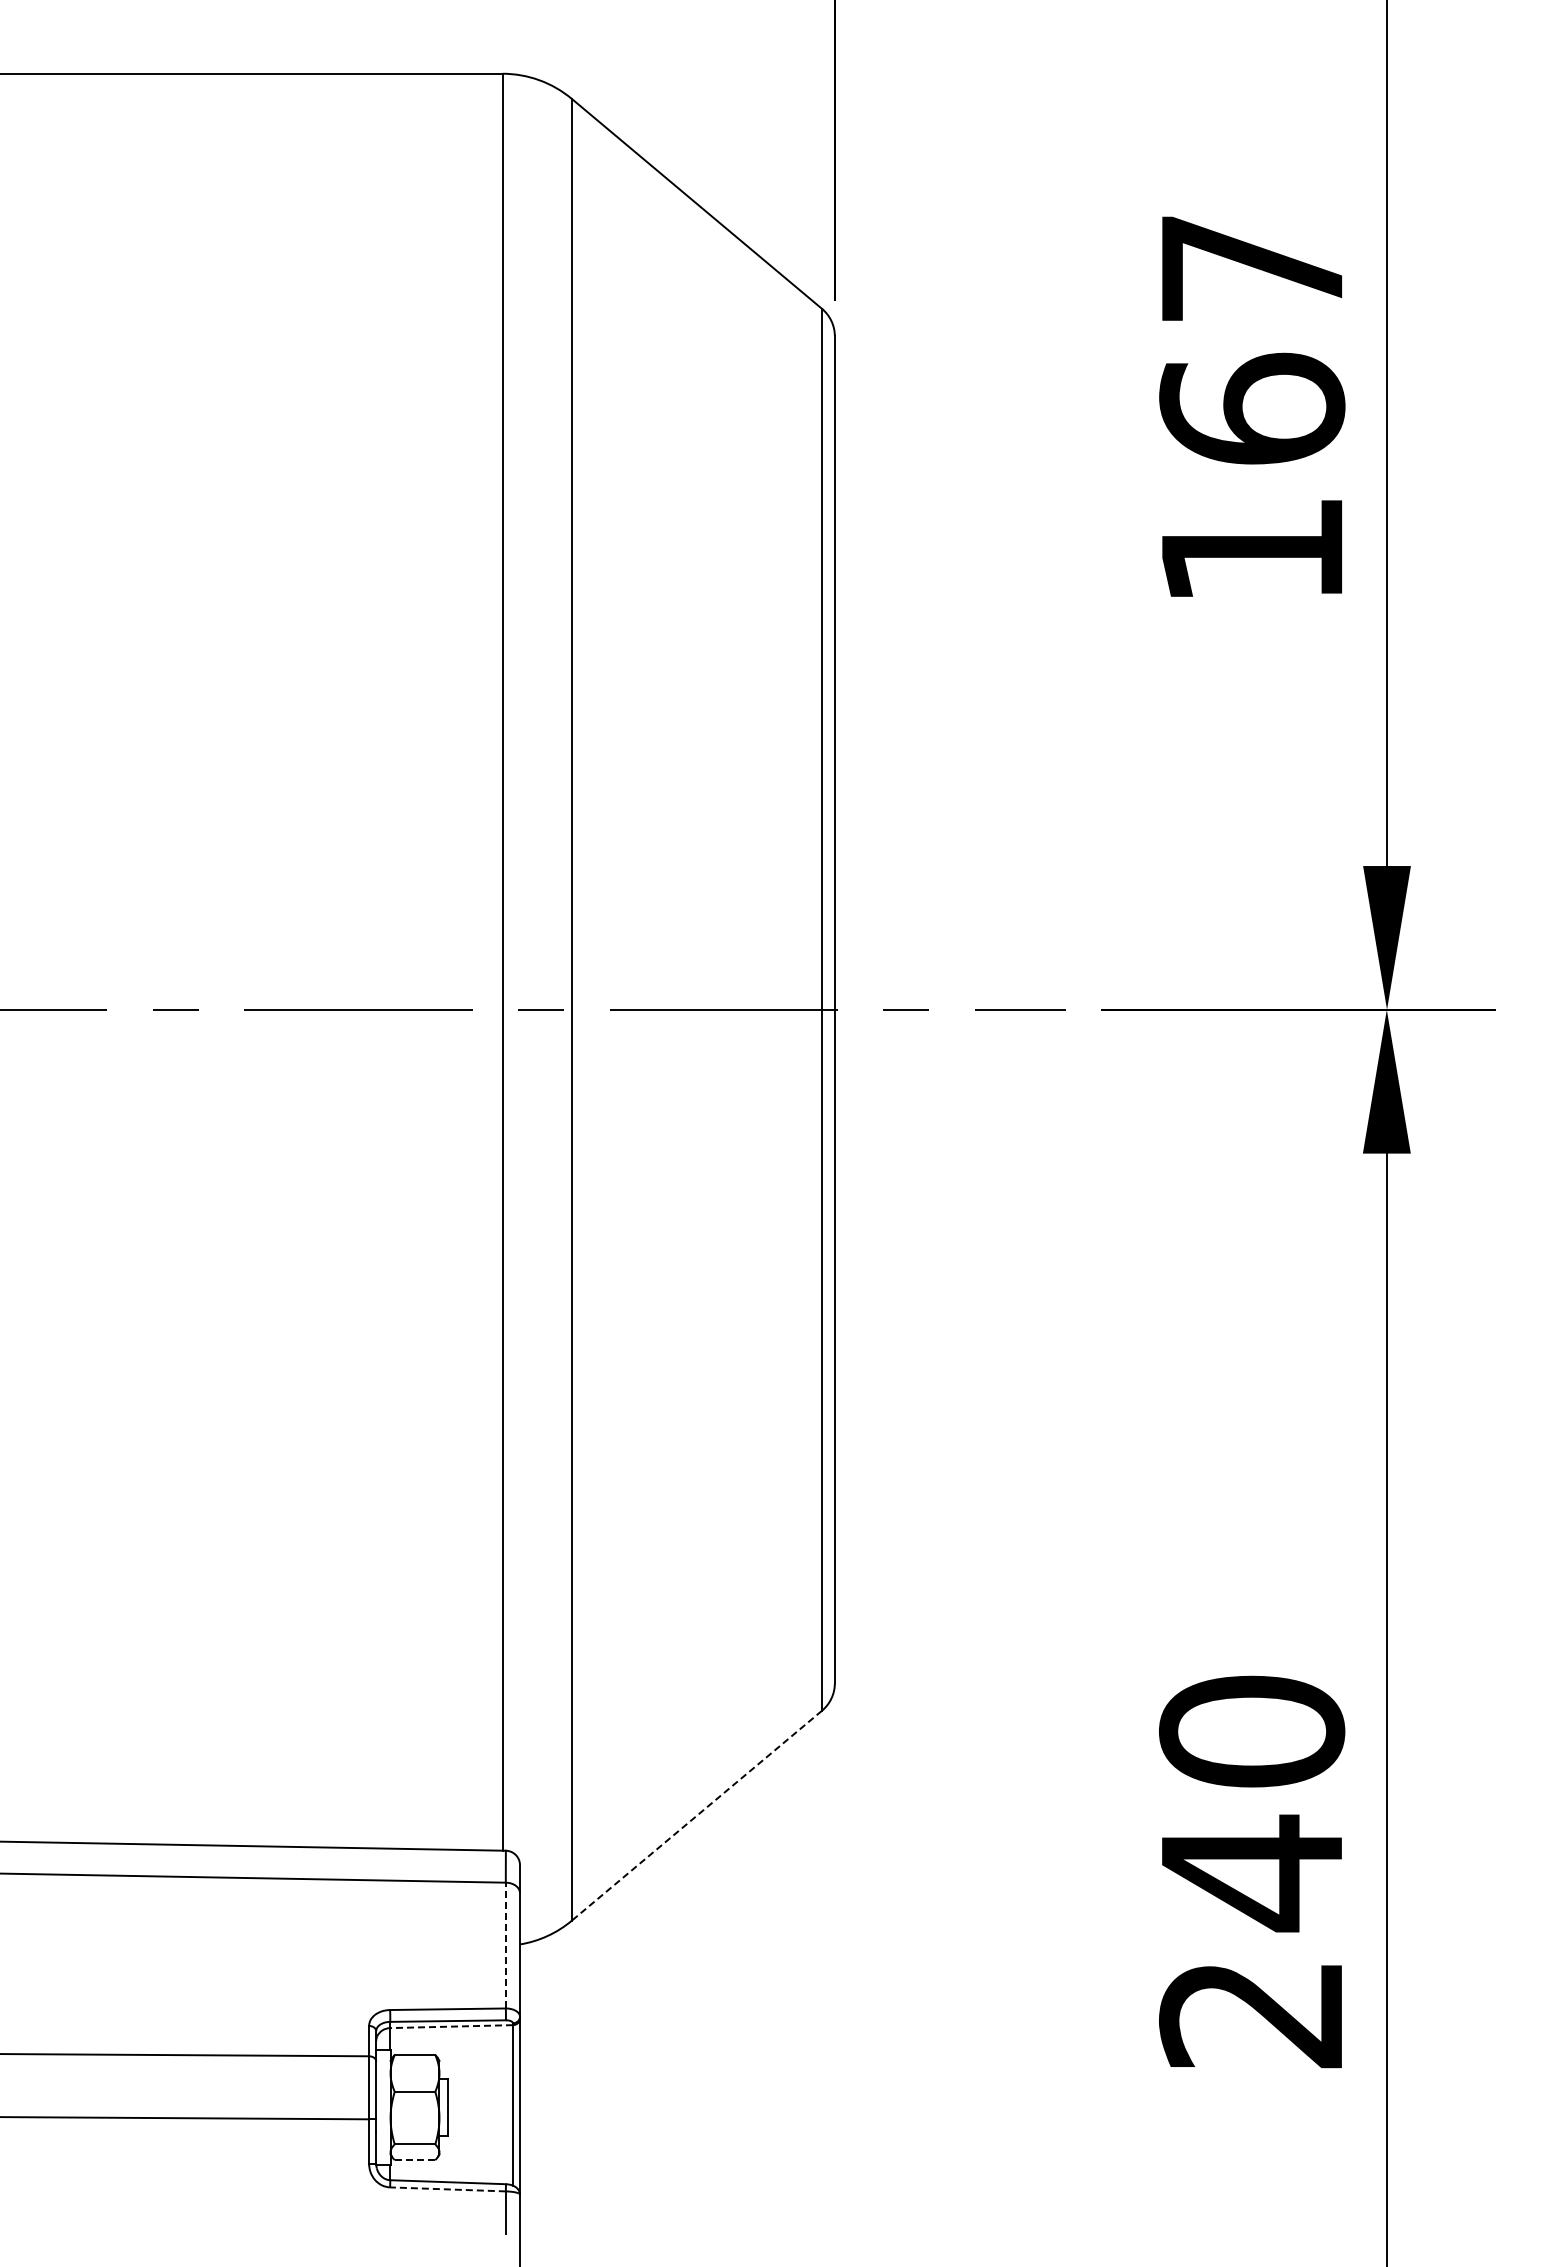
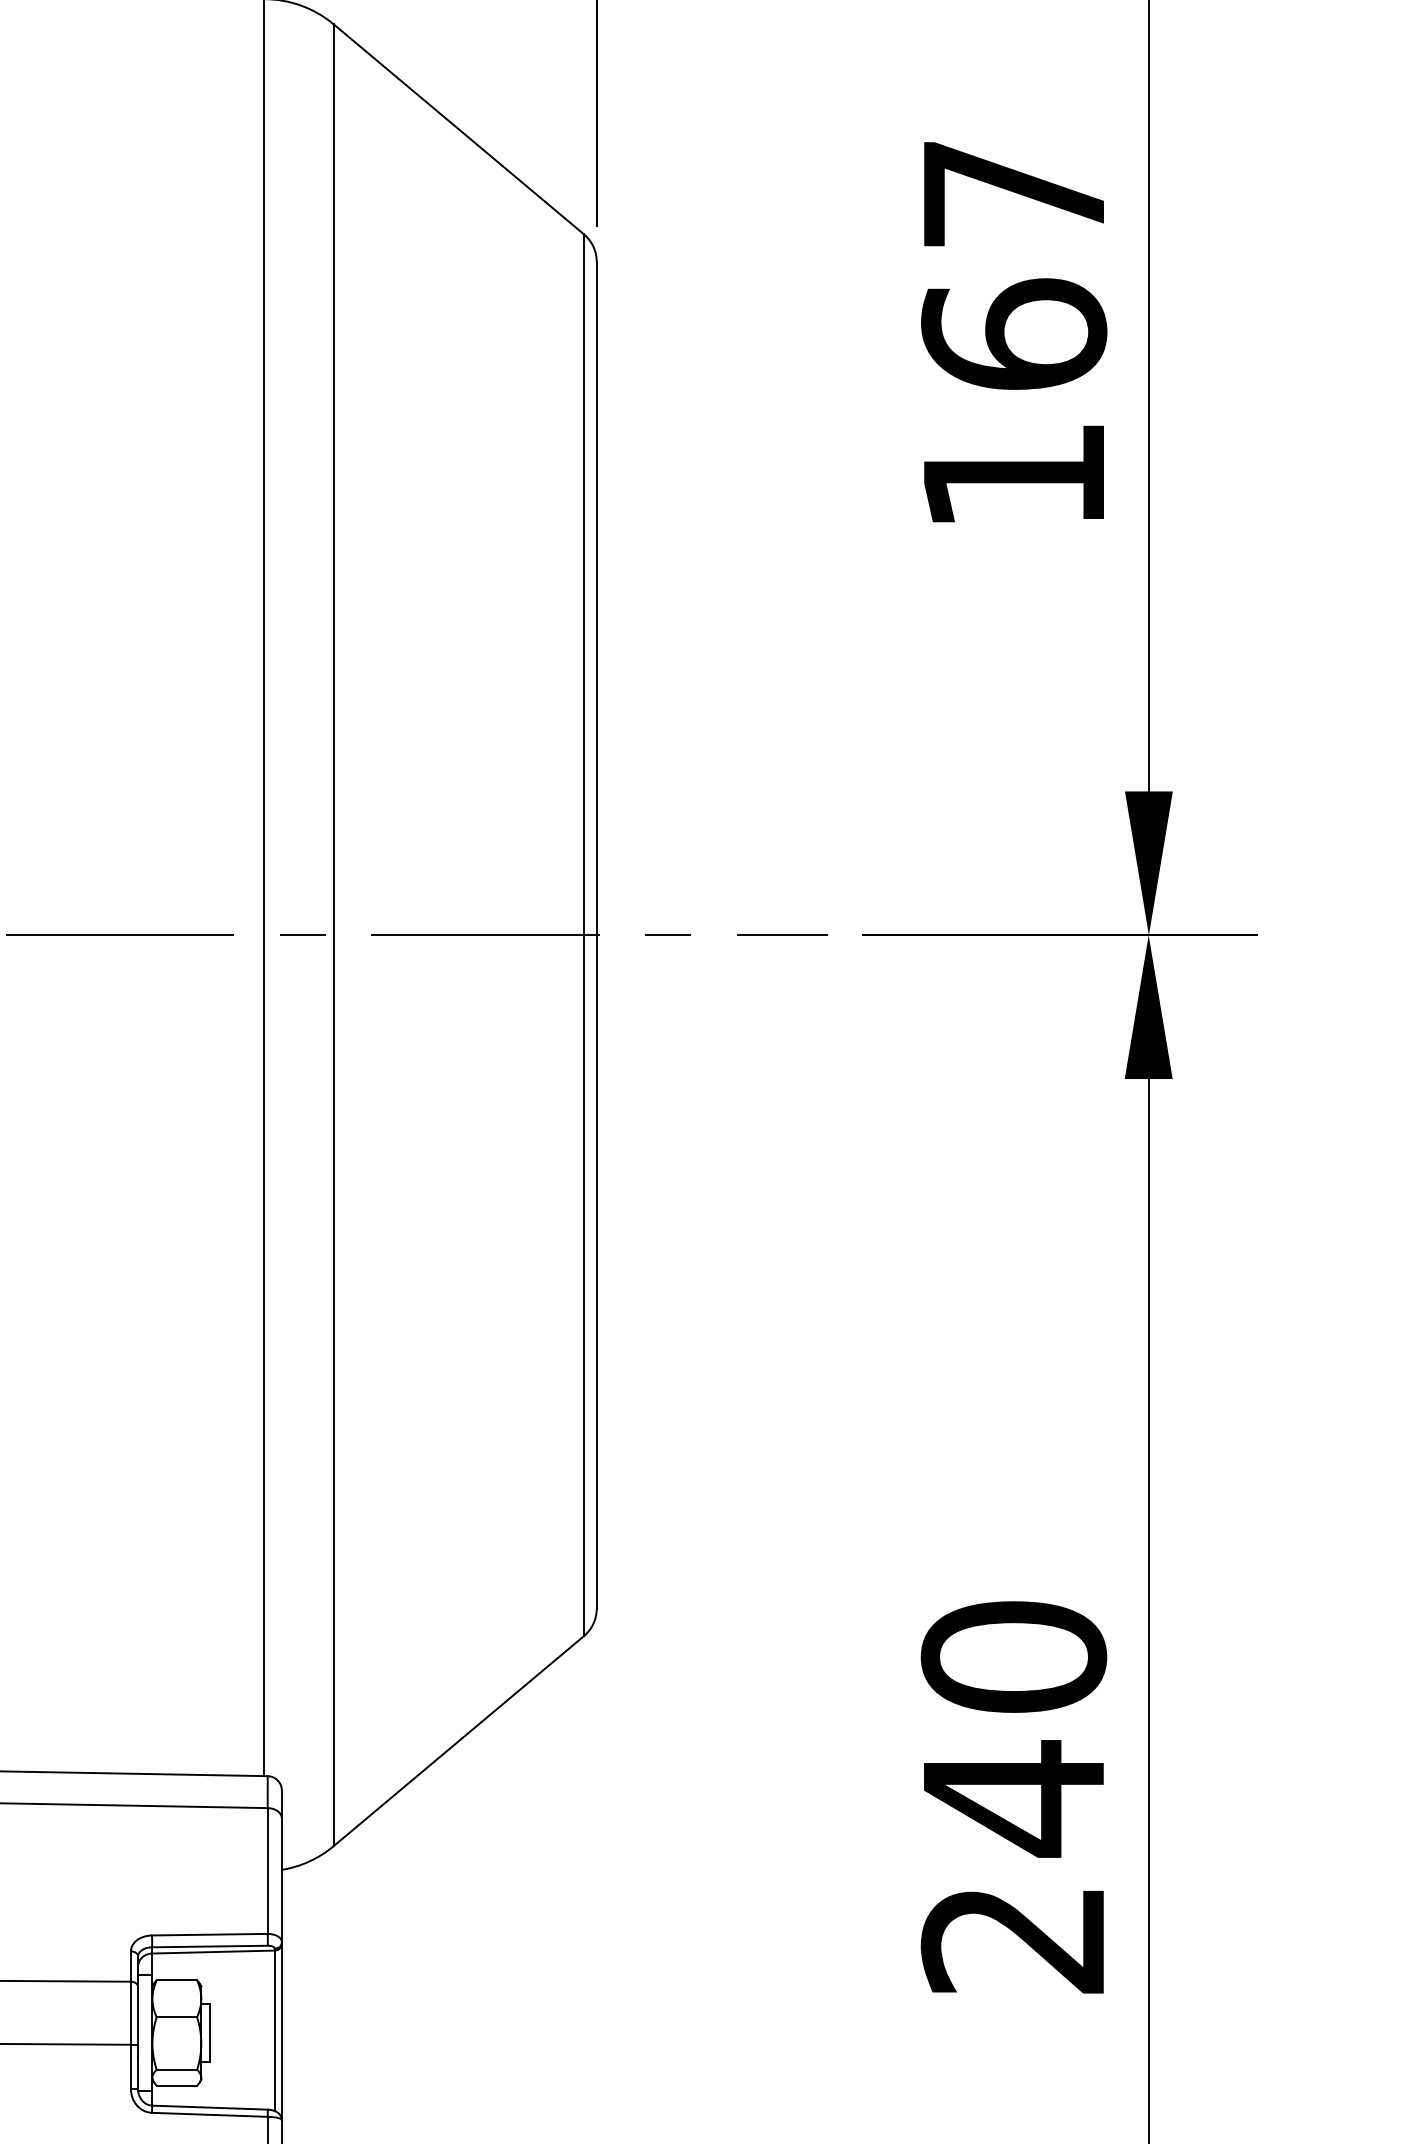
line: (696, 1816) -> (458, 1741), dashed -> solid
line: (505, 1945) -> (267, 1870), dashed -> solid
line: (451, 2026) -> (213, 1951), dashed -> solid
line: (415, 2160) -> (177, 2085), dashed -> solid
line: (447, 2189) -> (209, 2114), dashed -> solid

